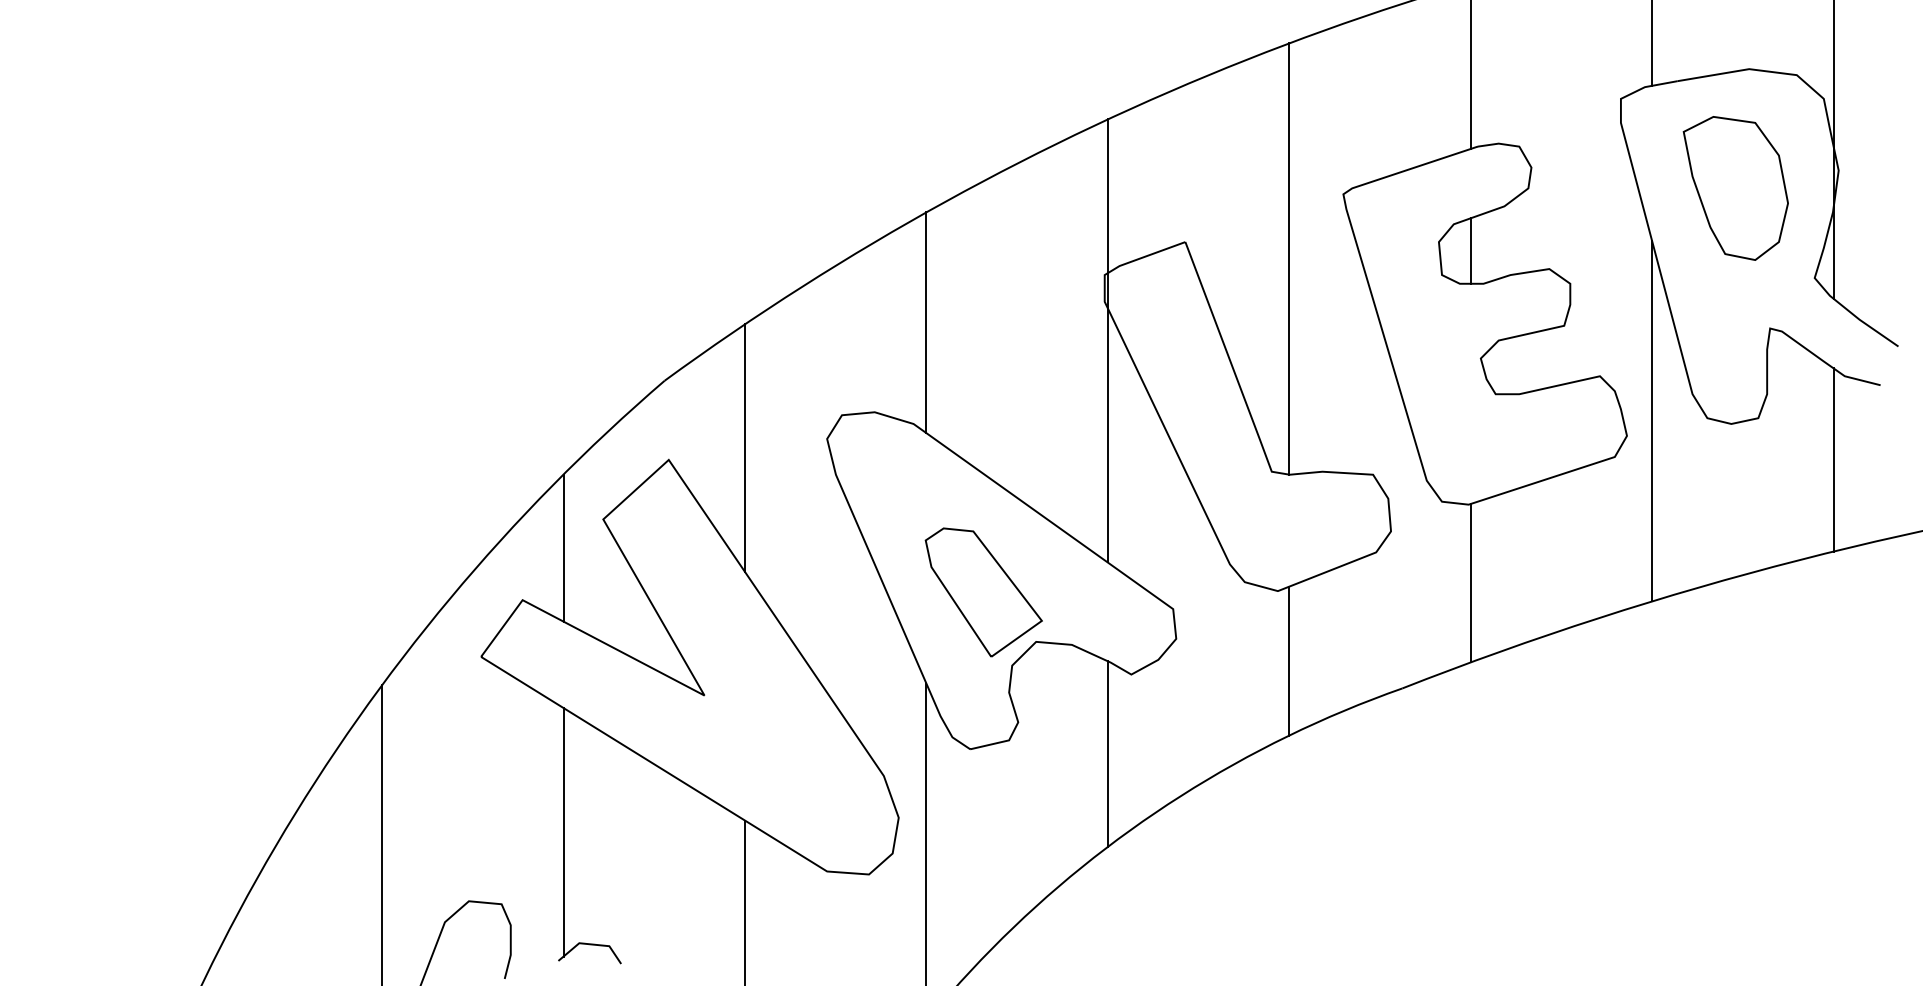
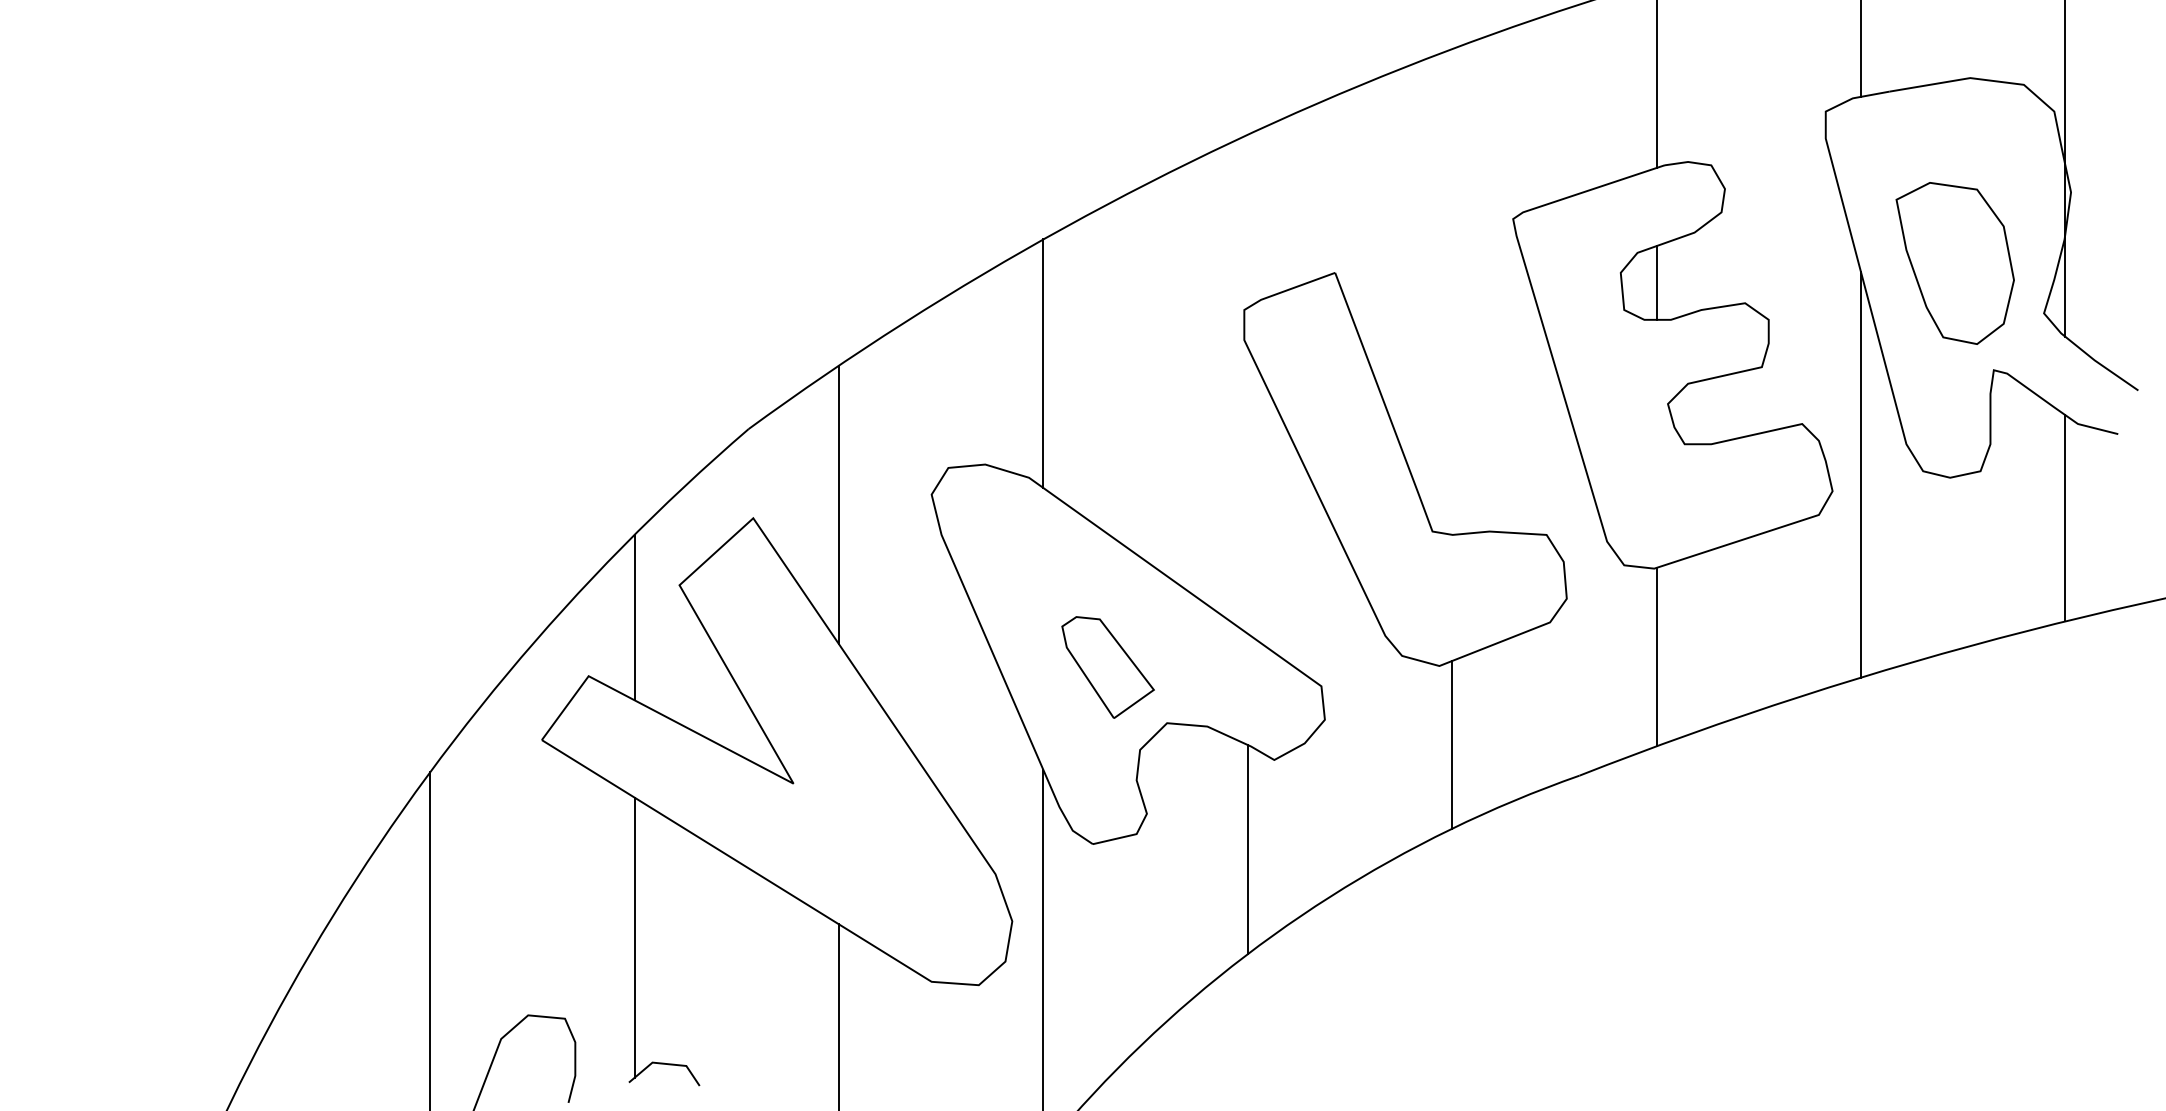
part: (1735, 188) -> (1954, 263), moved
line: (1289, 258) -> (1452, 291), removed
line: (1107, 340) -> (1247, 383), removed
part: (983, 592) -> (1107, 667), size x0.7

